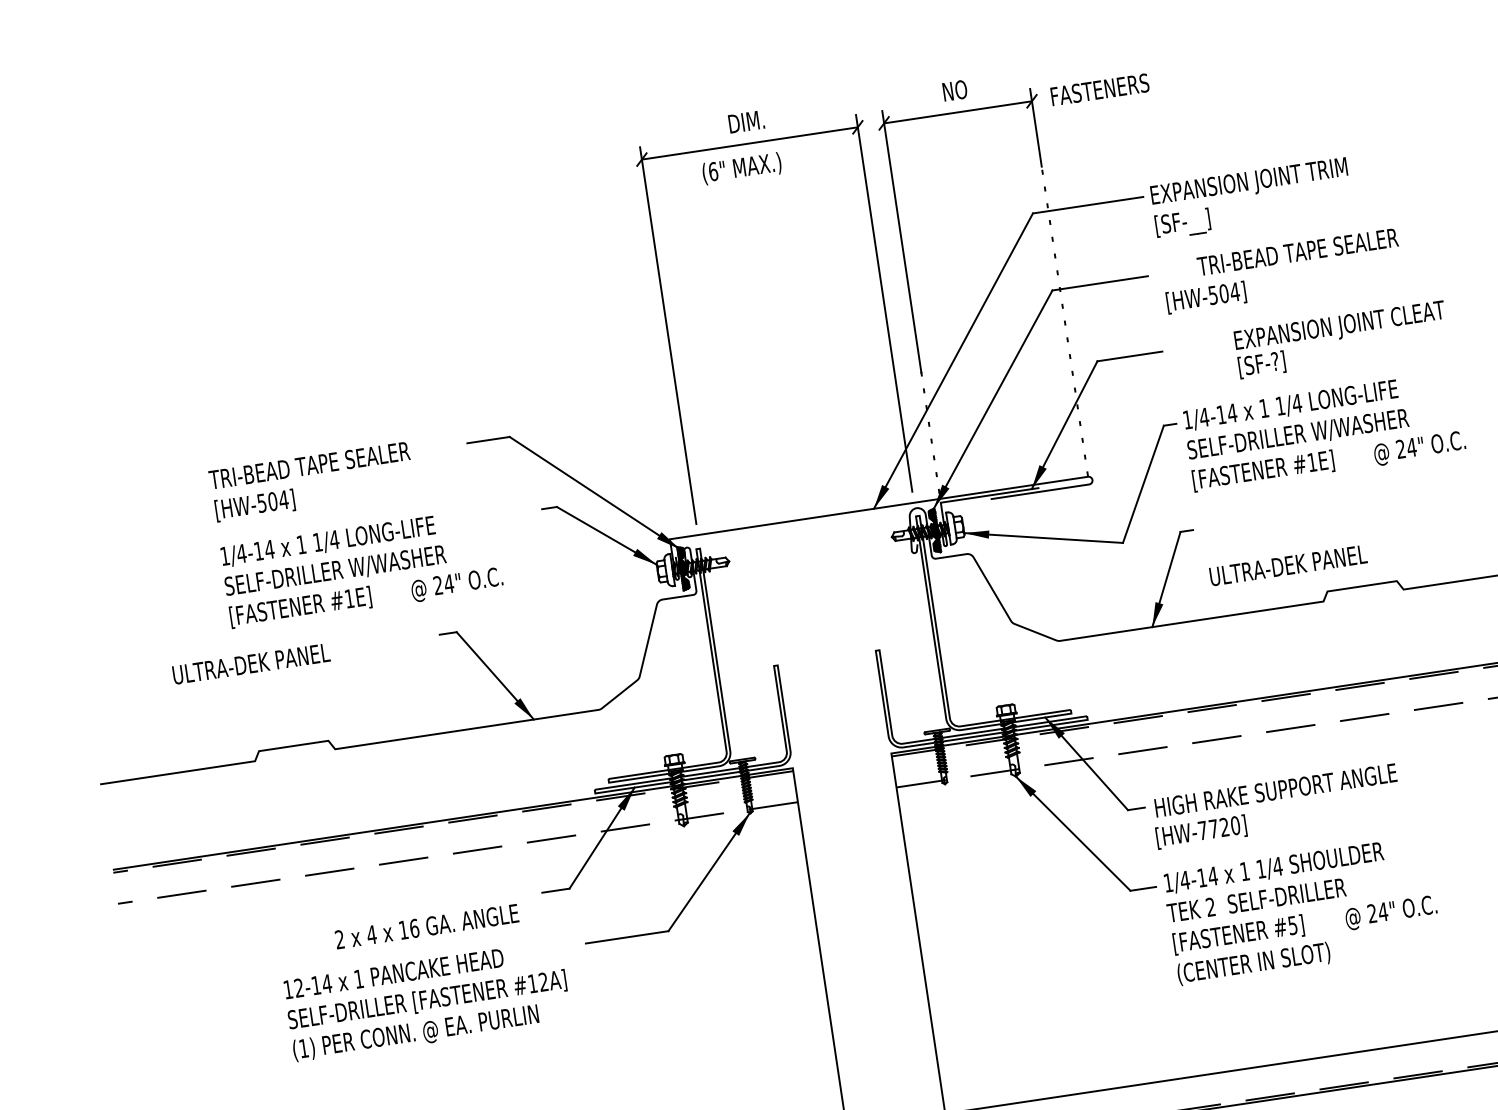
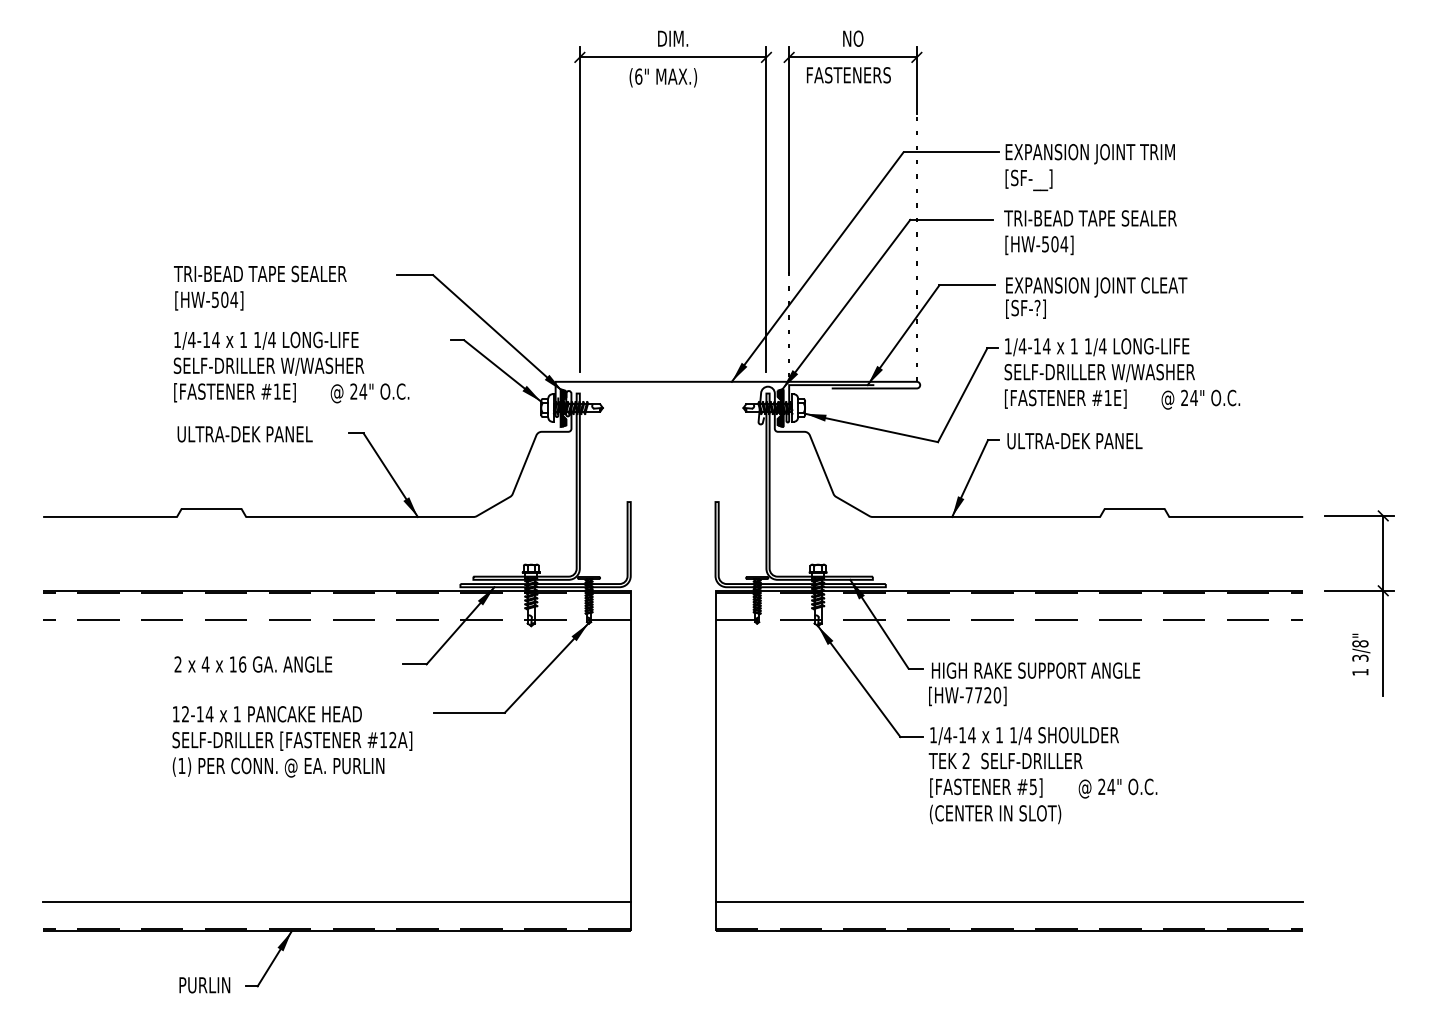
text: (1099, 90) -> (848, 75), moved
text: (1297, 252) -> (1090, 218), moved
text: (1341, 339) -> (1096, 297), moved
text: (1287, 566) -> (1074, 441), moved
text: (250, 664) -> (244, 434), moved
text: (427, 926) -> (253, 664), moved

